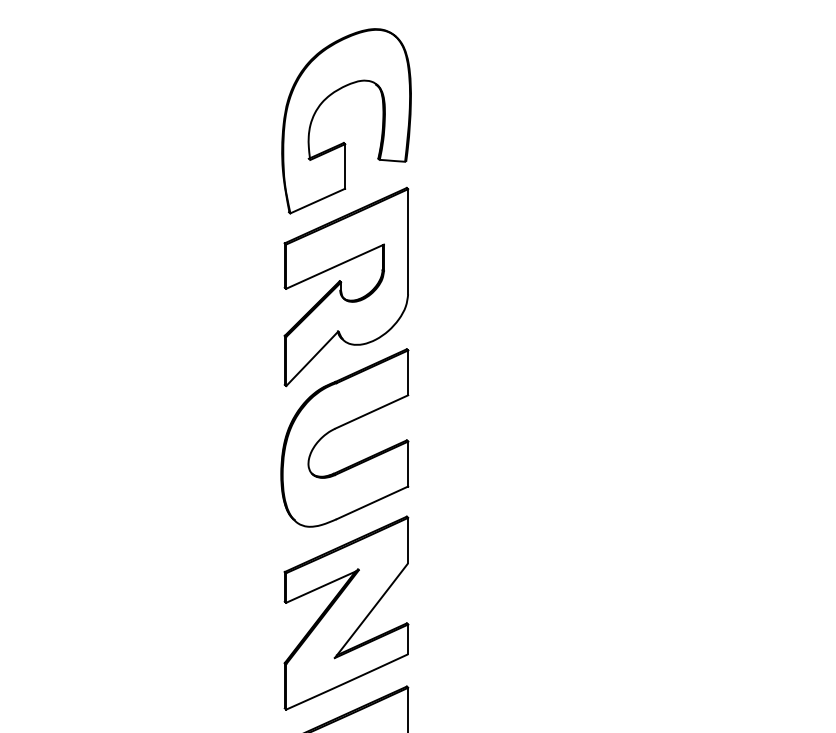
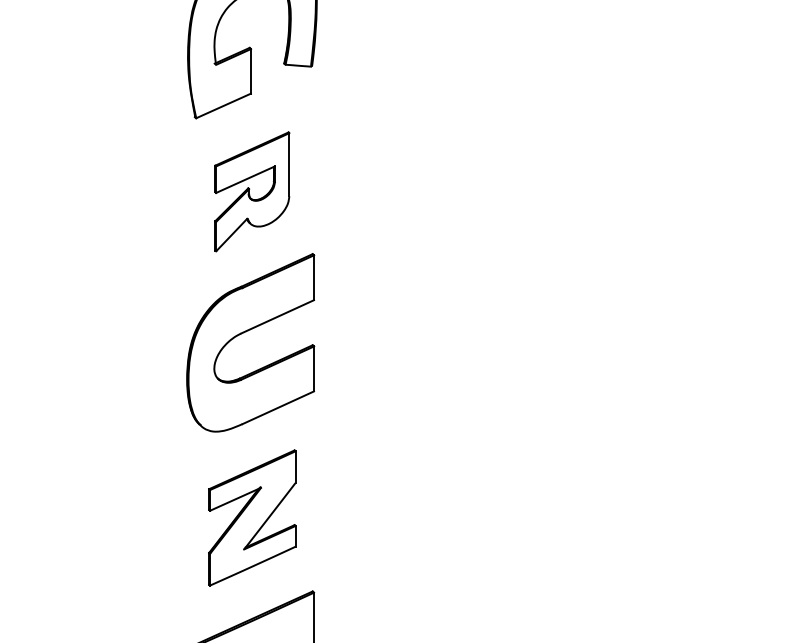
part: (346, 286) -> (252, 191), size x0.6
part: (346, 612) -> (252, 517), size x0.7

